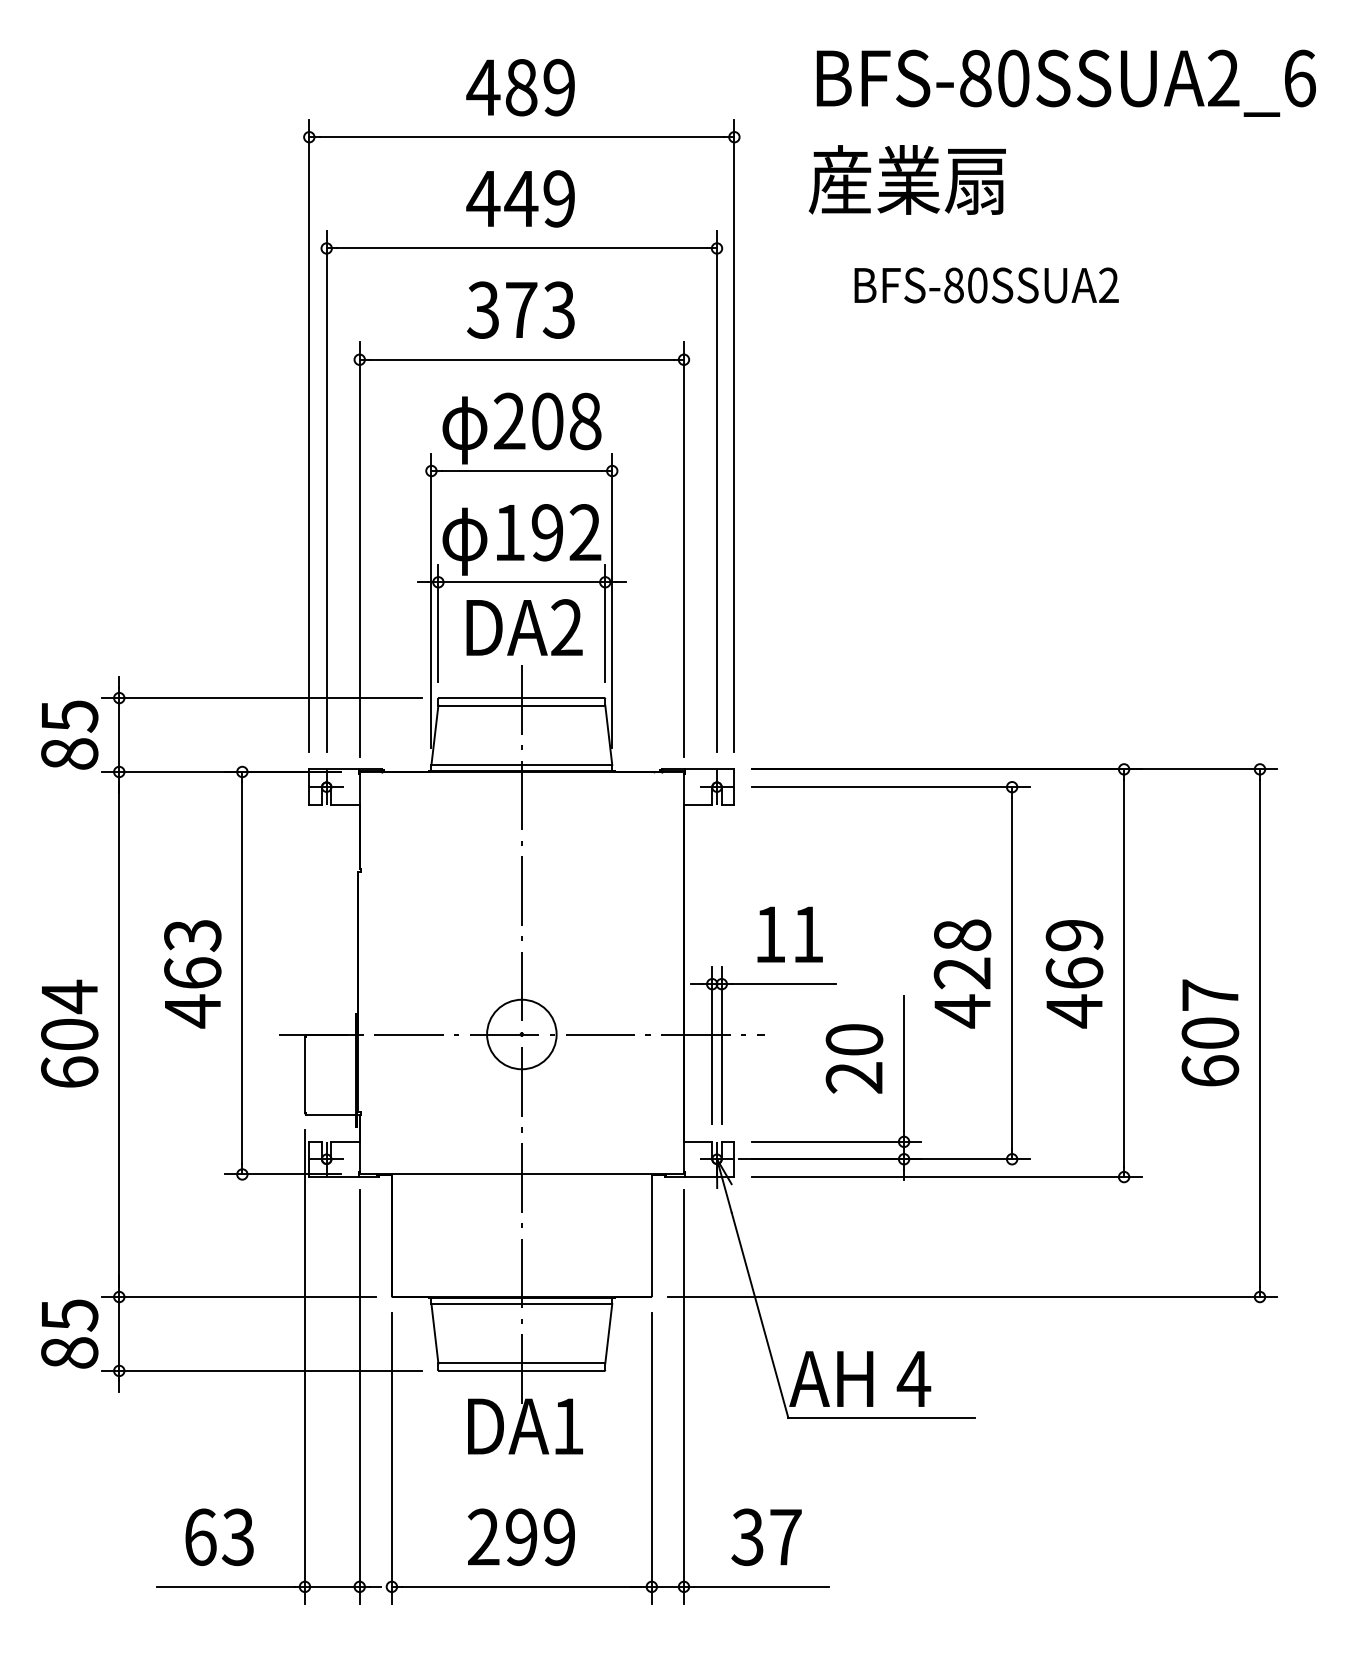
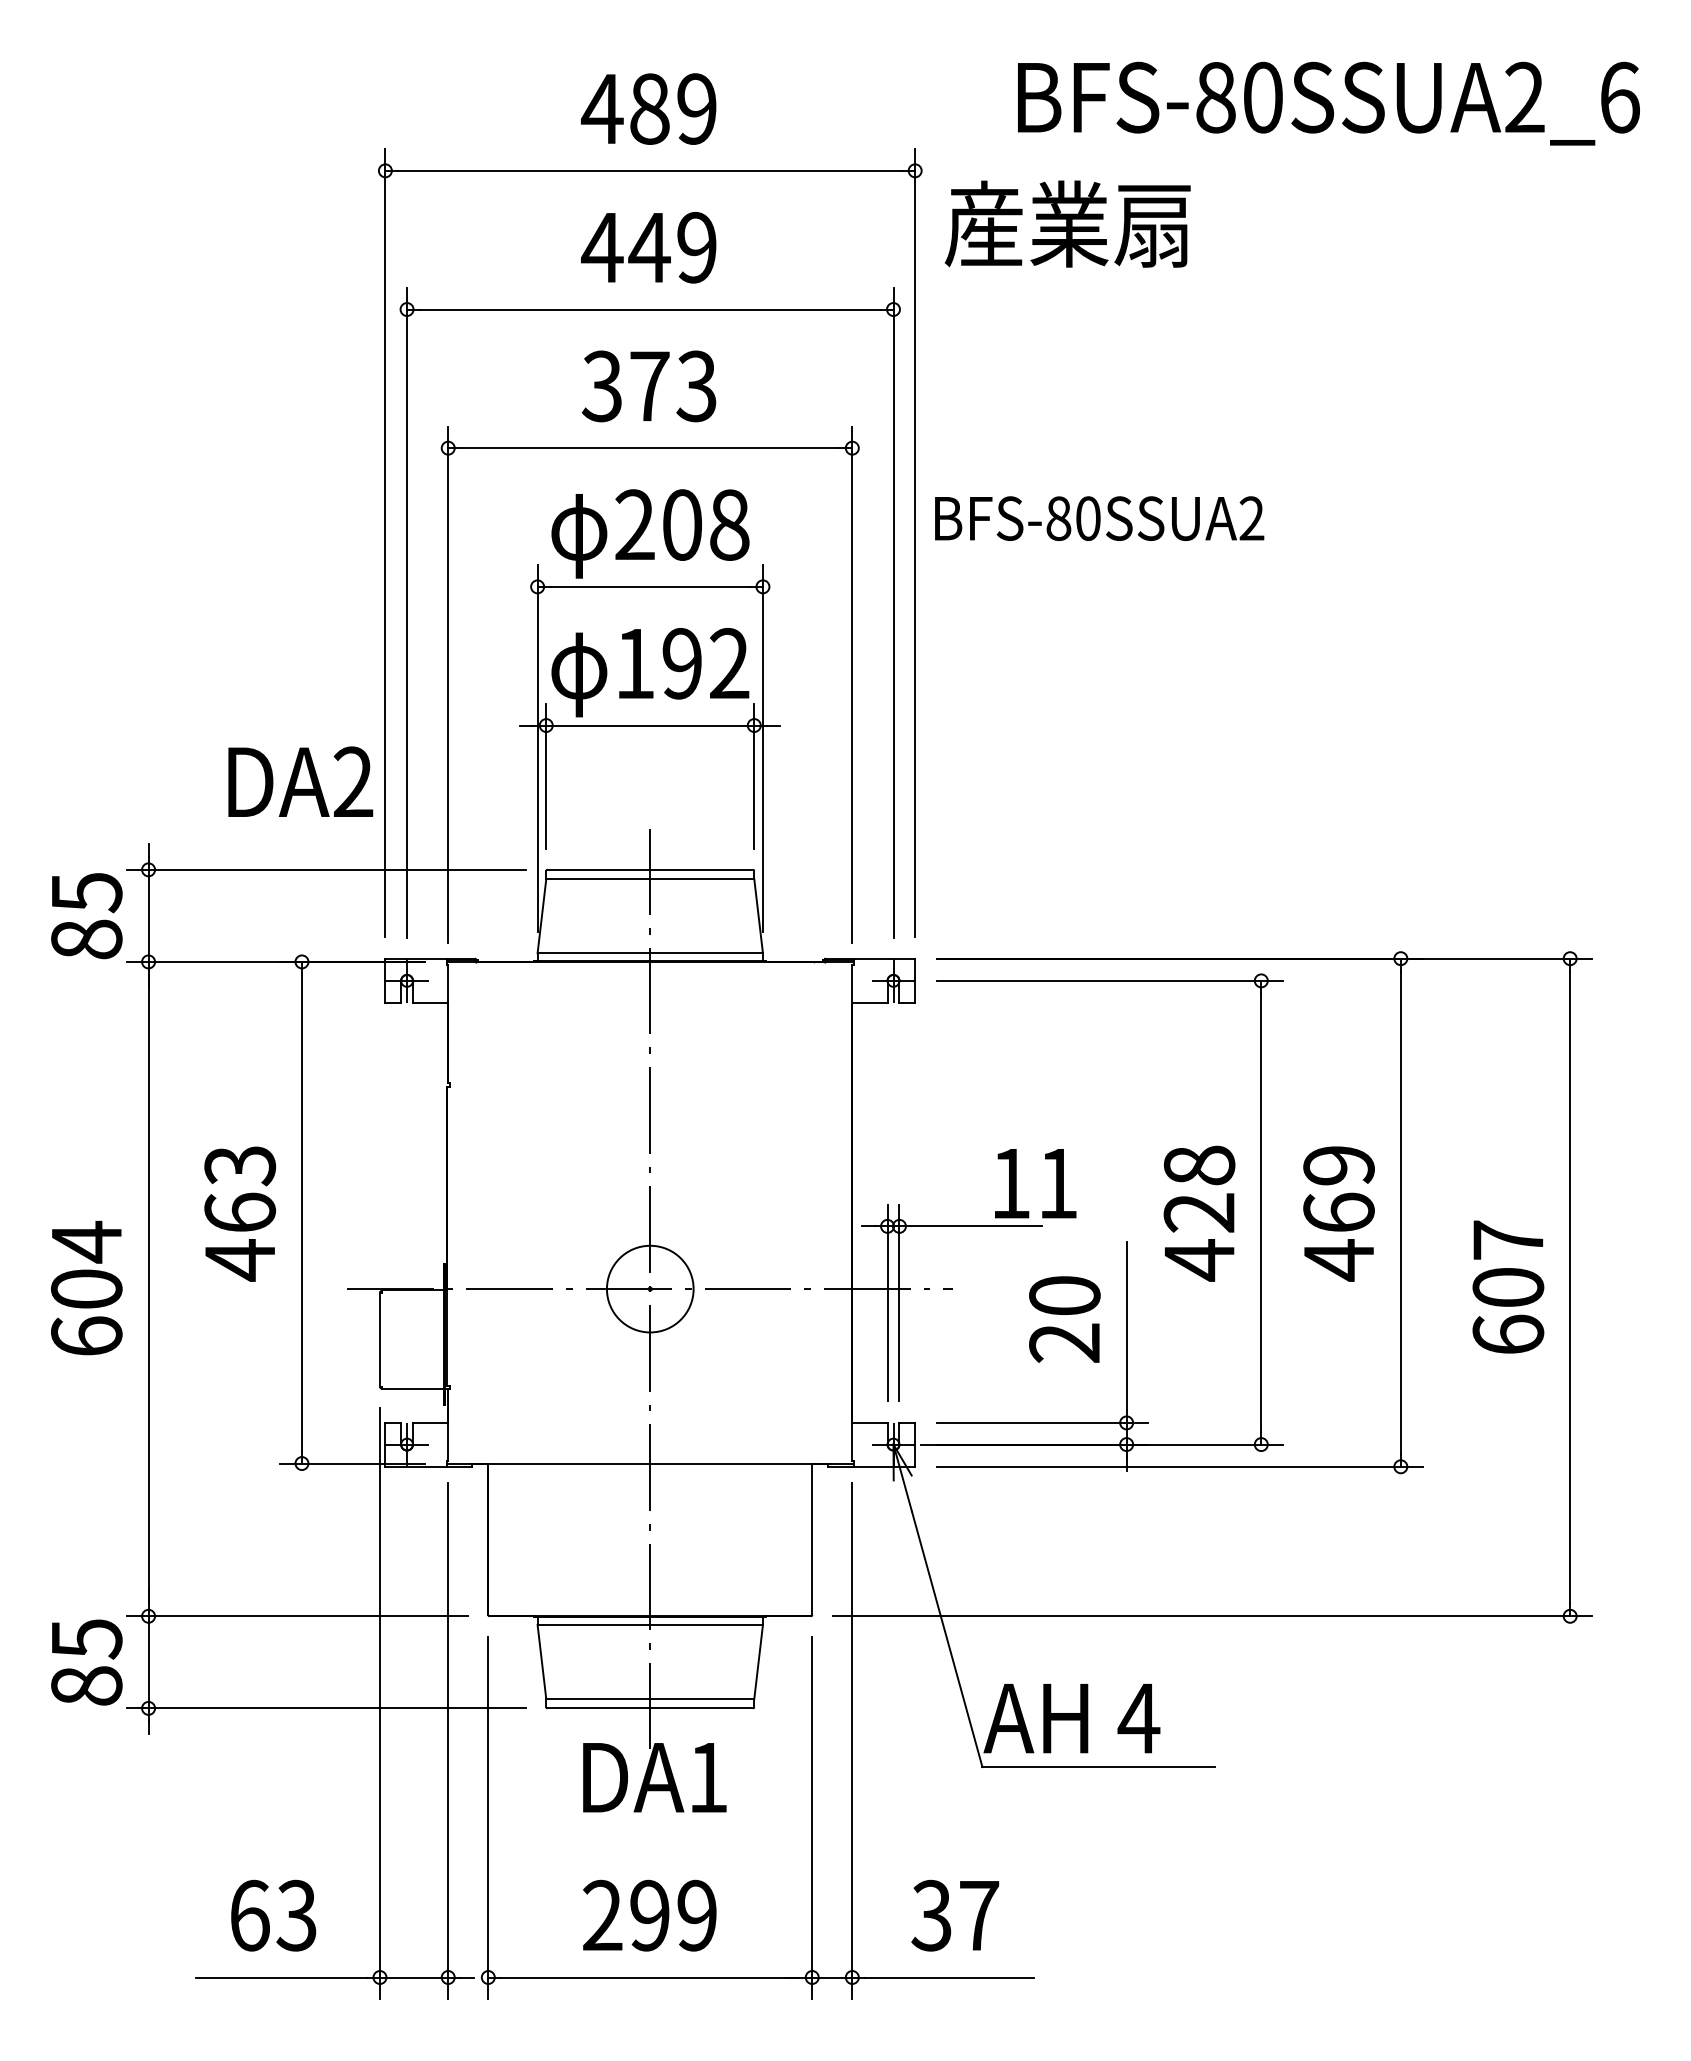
text: (907, 179) -> (1067, 223), moved
text: (986, 285) -> (1099, 518), moved
text: (524, 627) -> (300, 781), moved
text: (790, 934) -> (1035, 1183), moved

